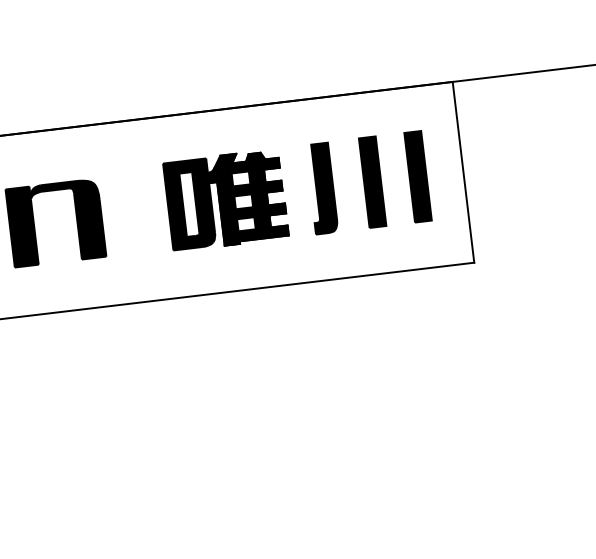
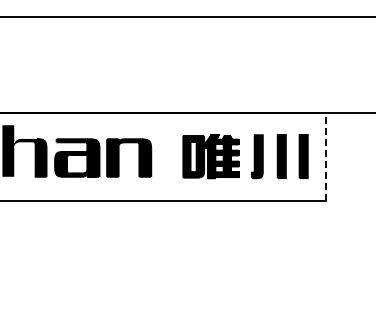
line: (463, 173) -> (325, 157), solid -> dashed

